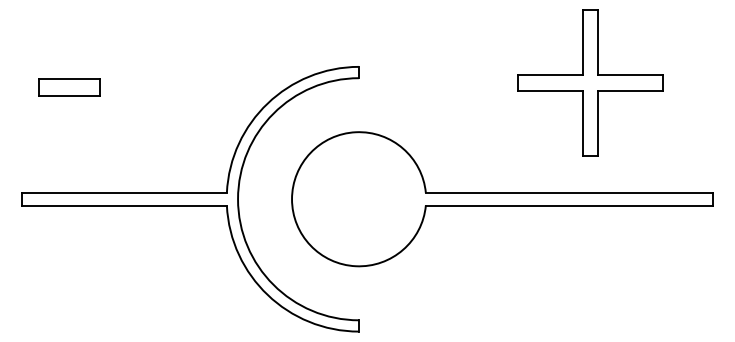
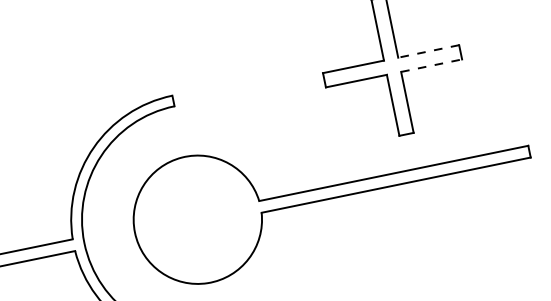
line: (630, 75) -> (428, 51), solid -> dashed
line: (630, 90) -> (431, 65), solid -> dashed

